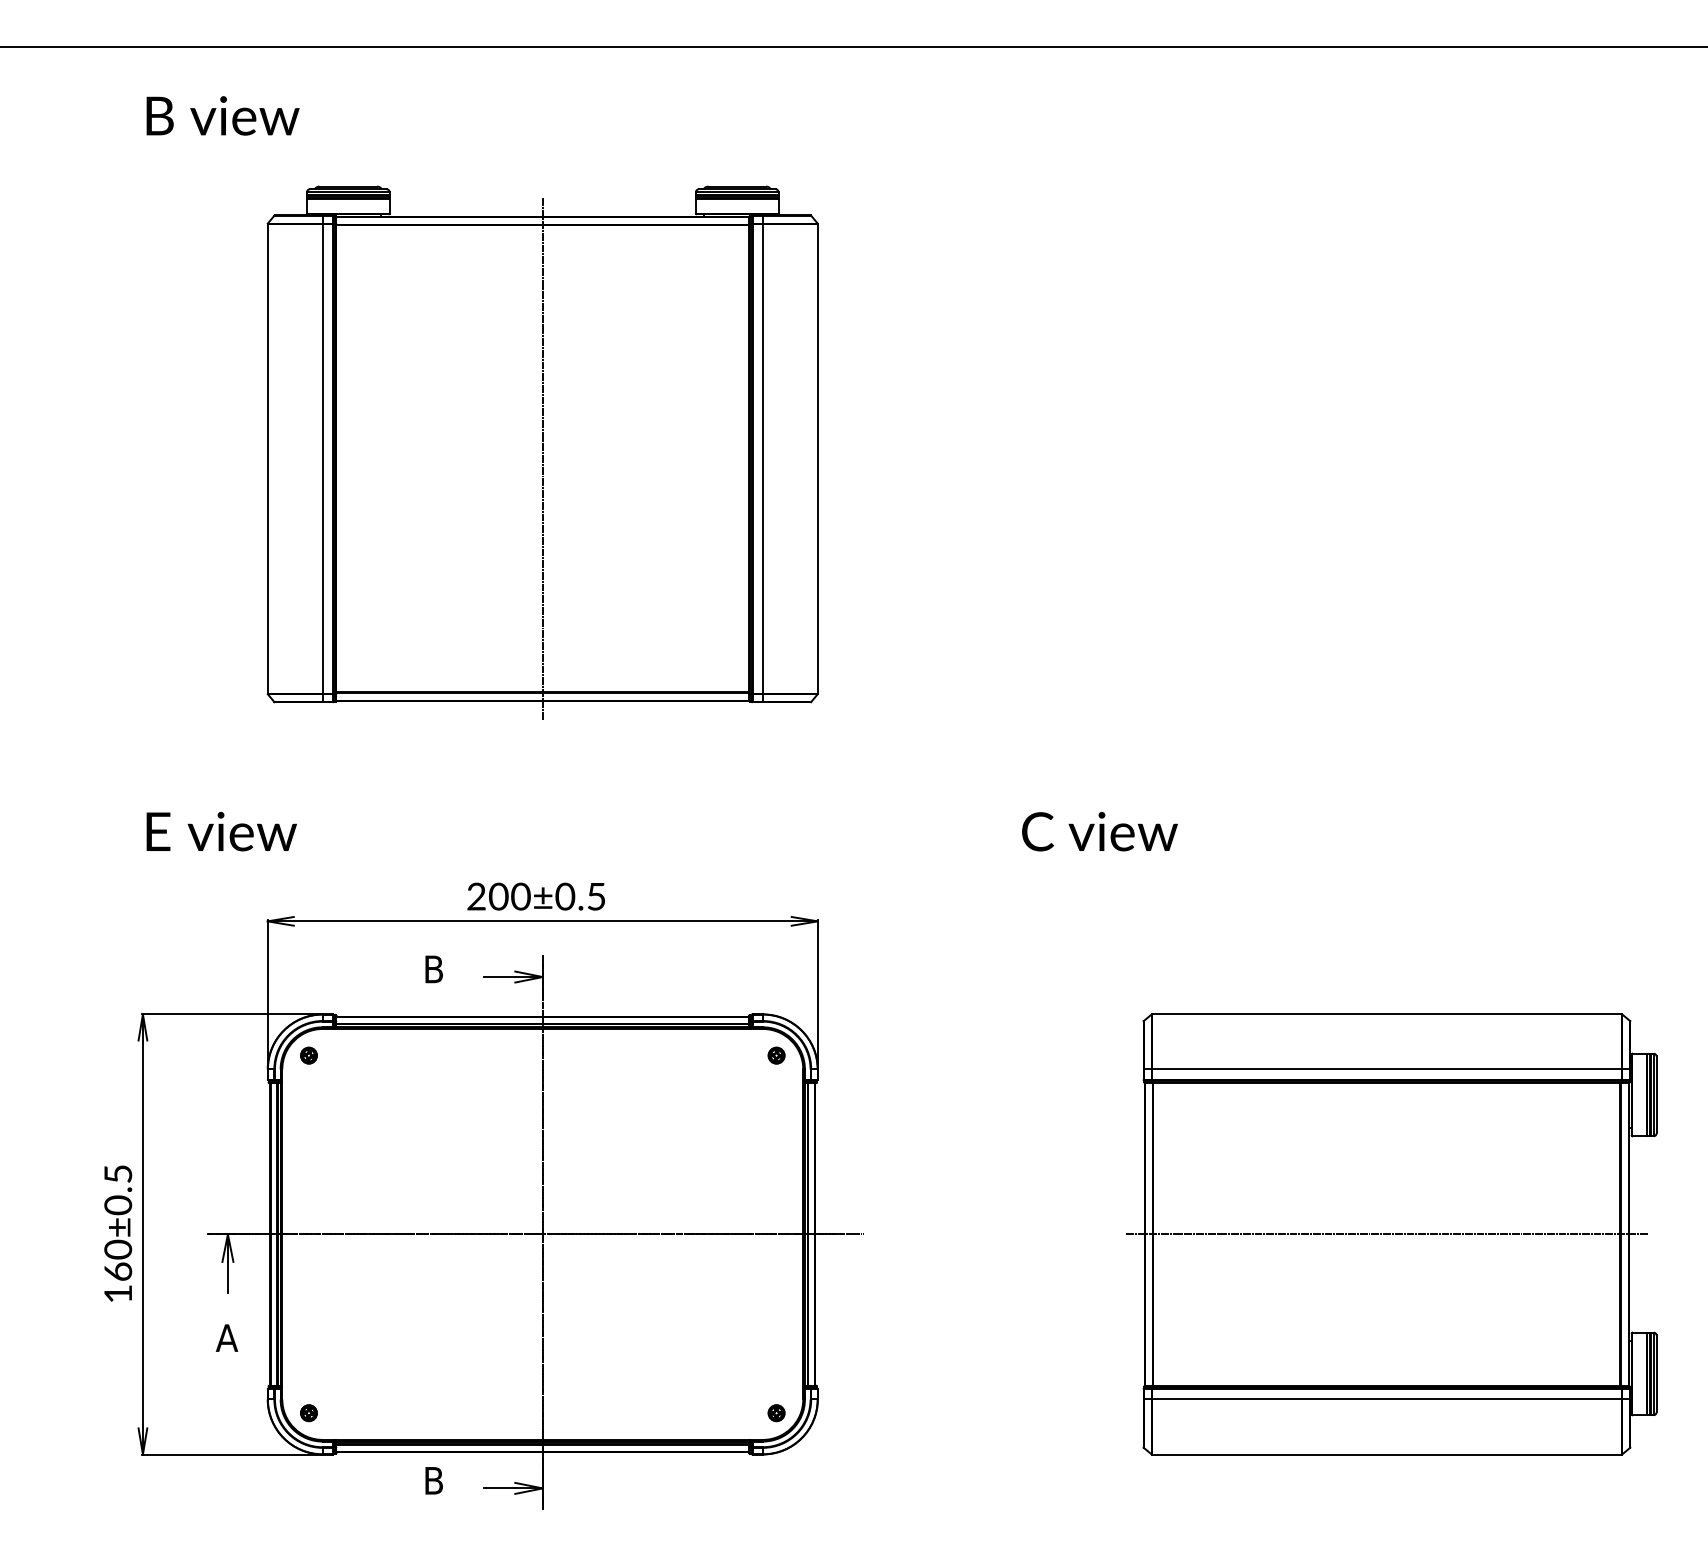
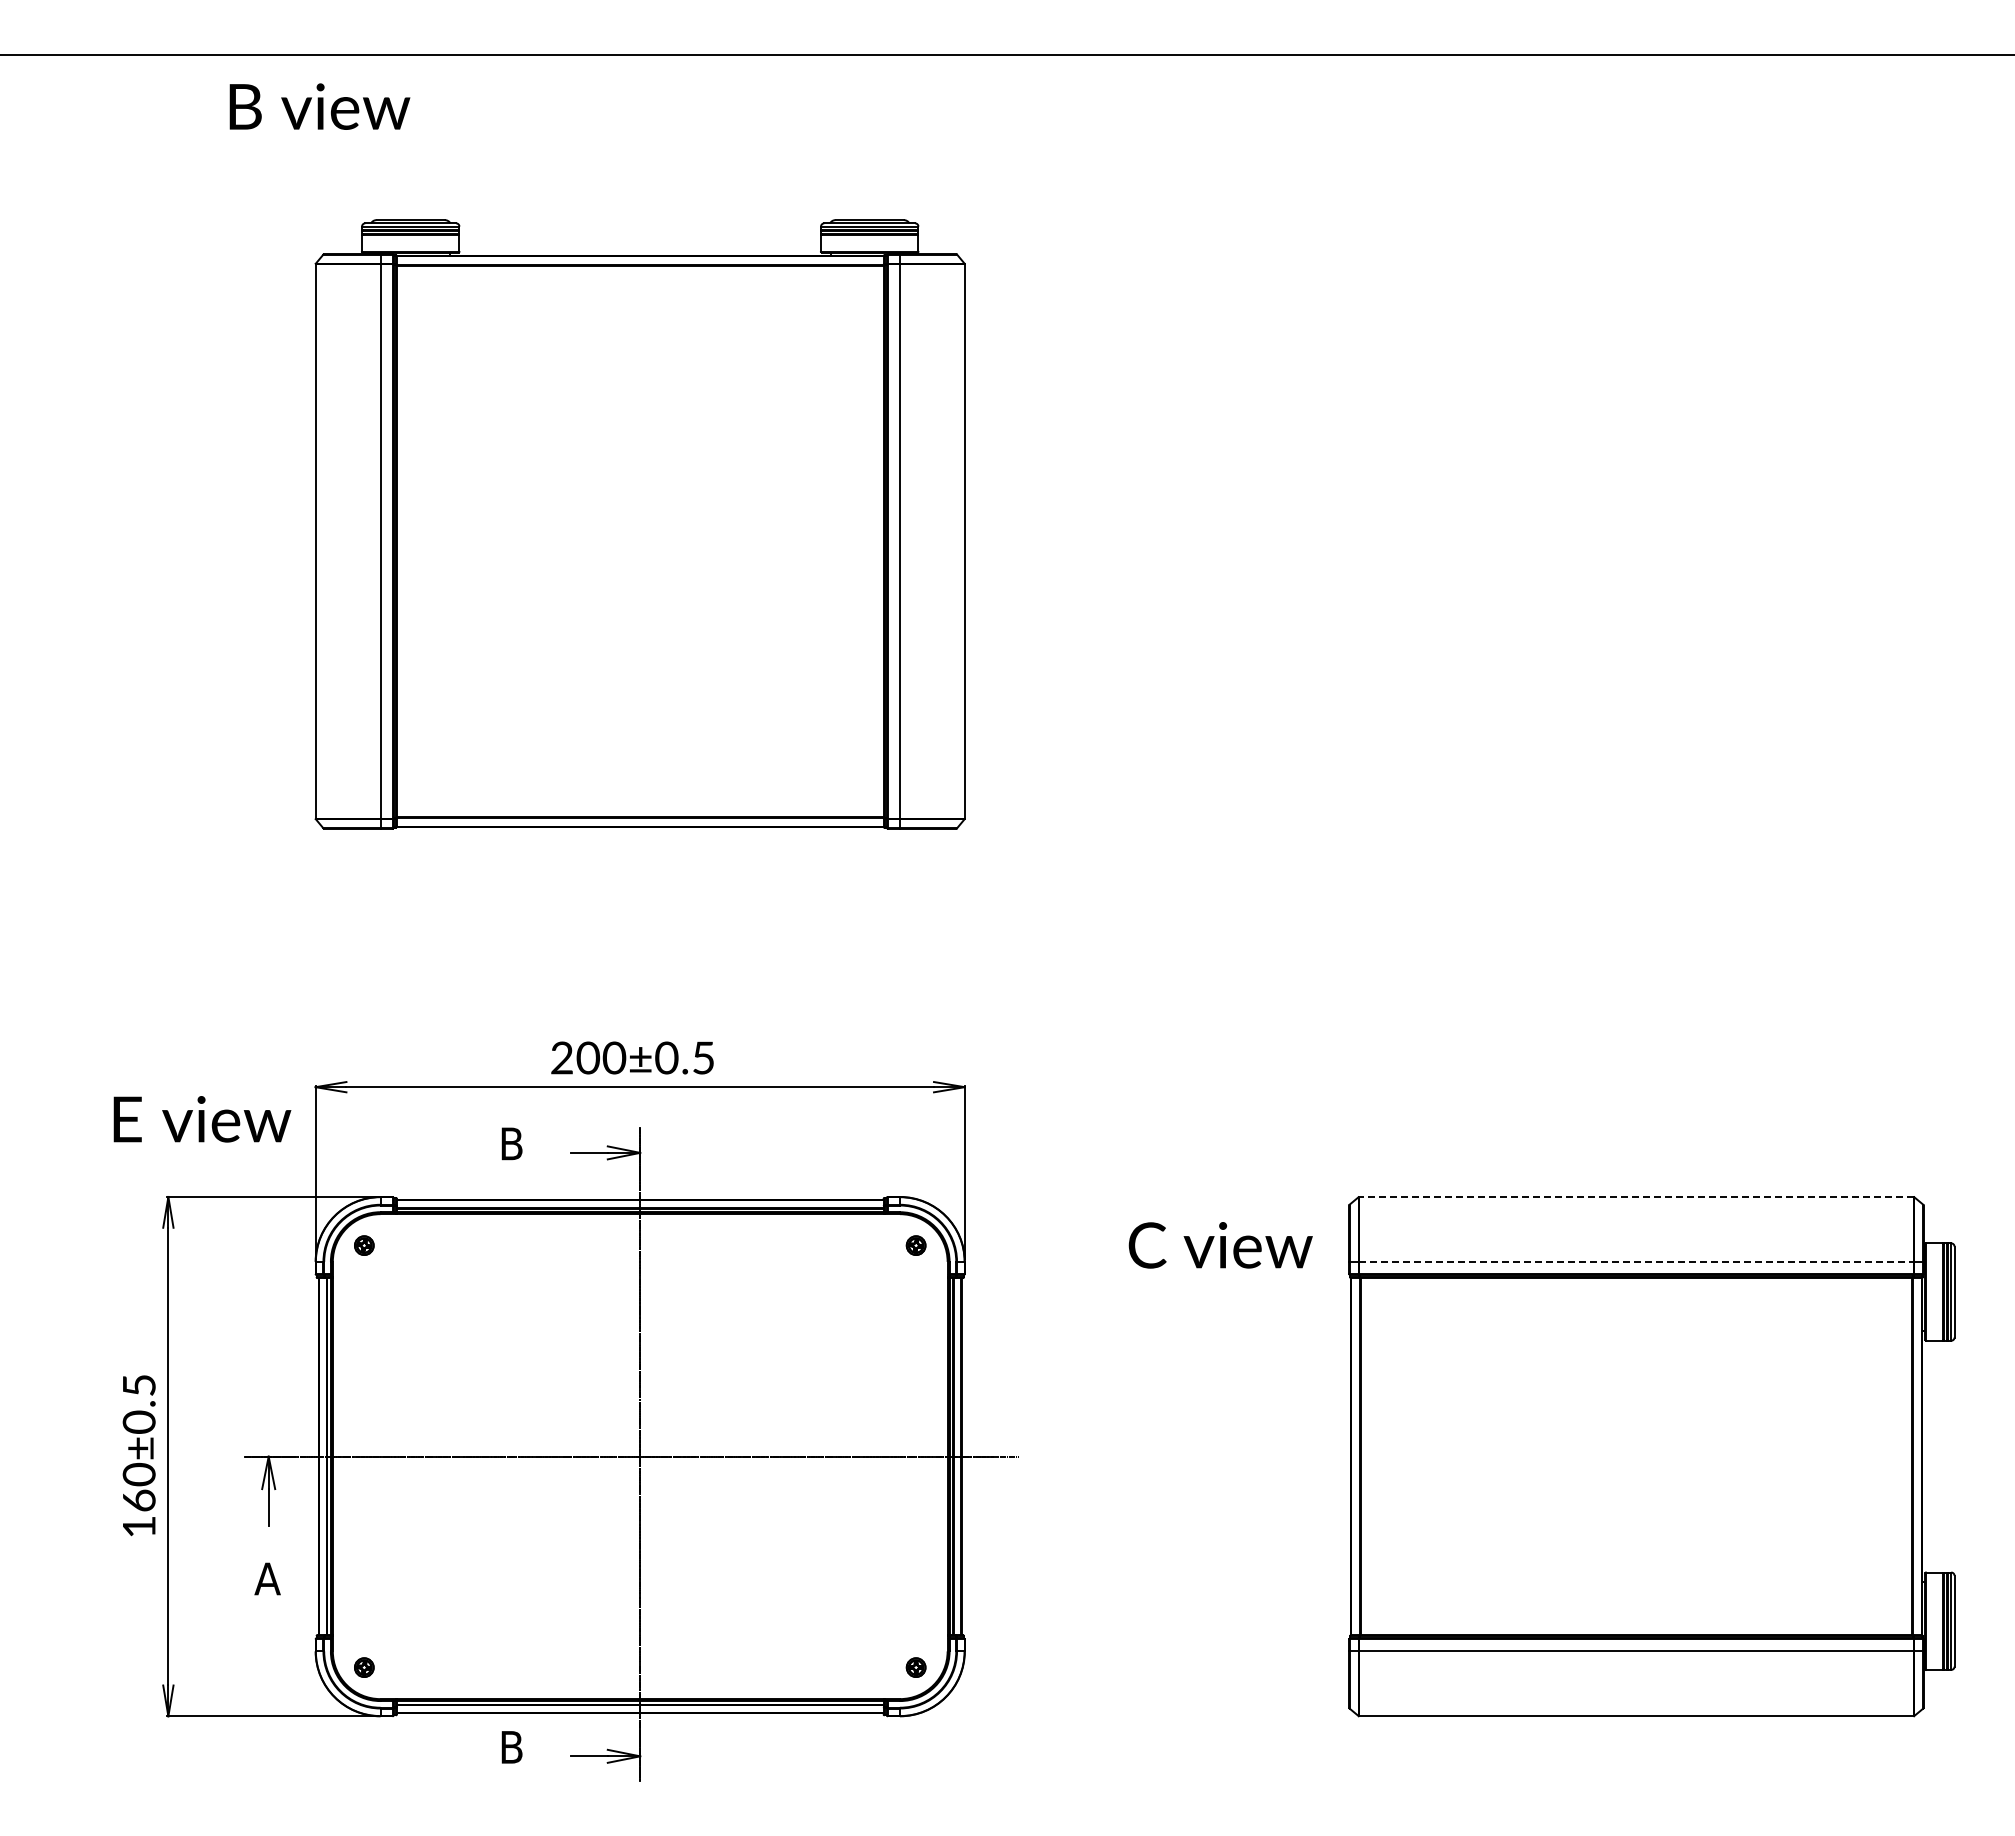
text: (222, 115) -> (319, 106), moved
line: (543, 458) -> (640, 541), removed
text: (221, 831) -> (202, 1119), moved
text: (1099, 831) -> (1220, 1245), moved
line: (1386, 1014) -> (1635, 1196), solid -> dashed
line: (1387, 1069) -> (1636, 1261), solid -> dashed
line: (1387, 1234) -> (1636, 1456), removed

